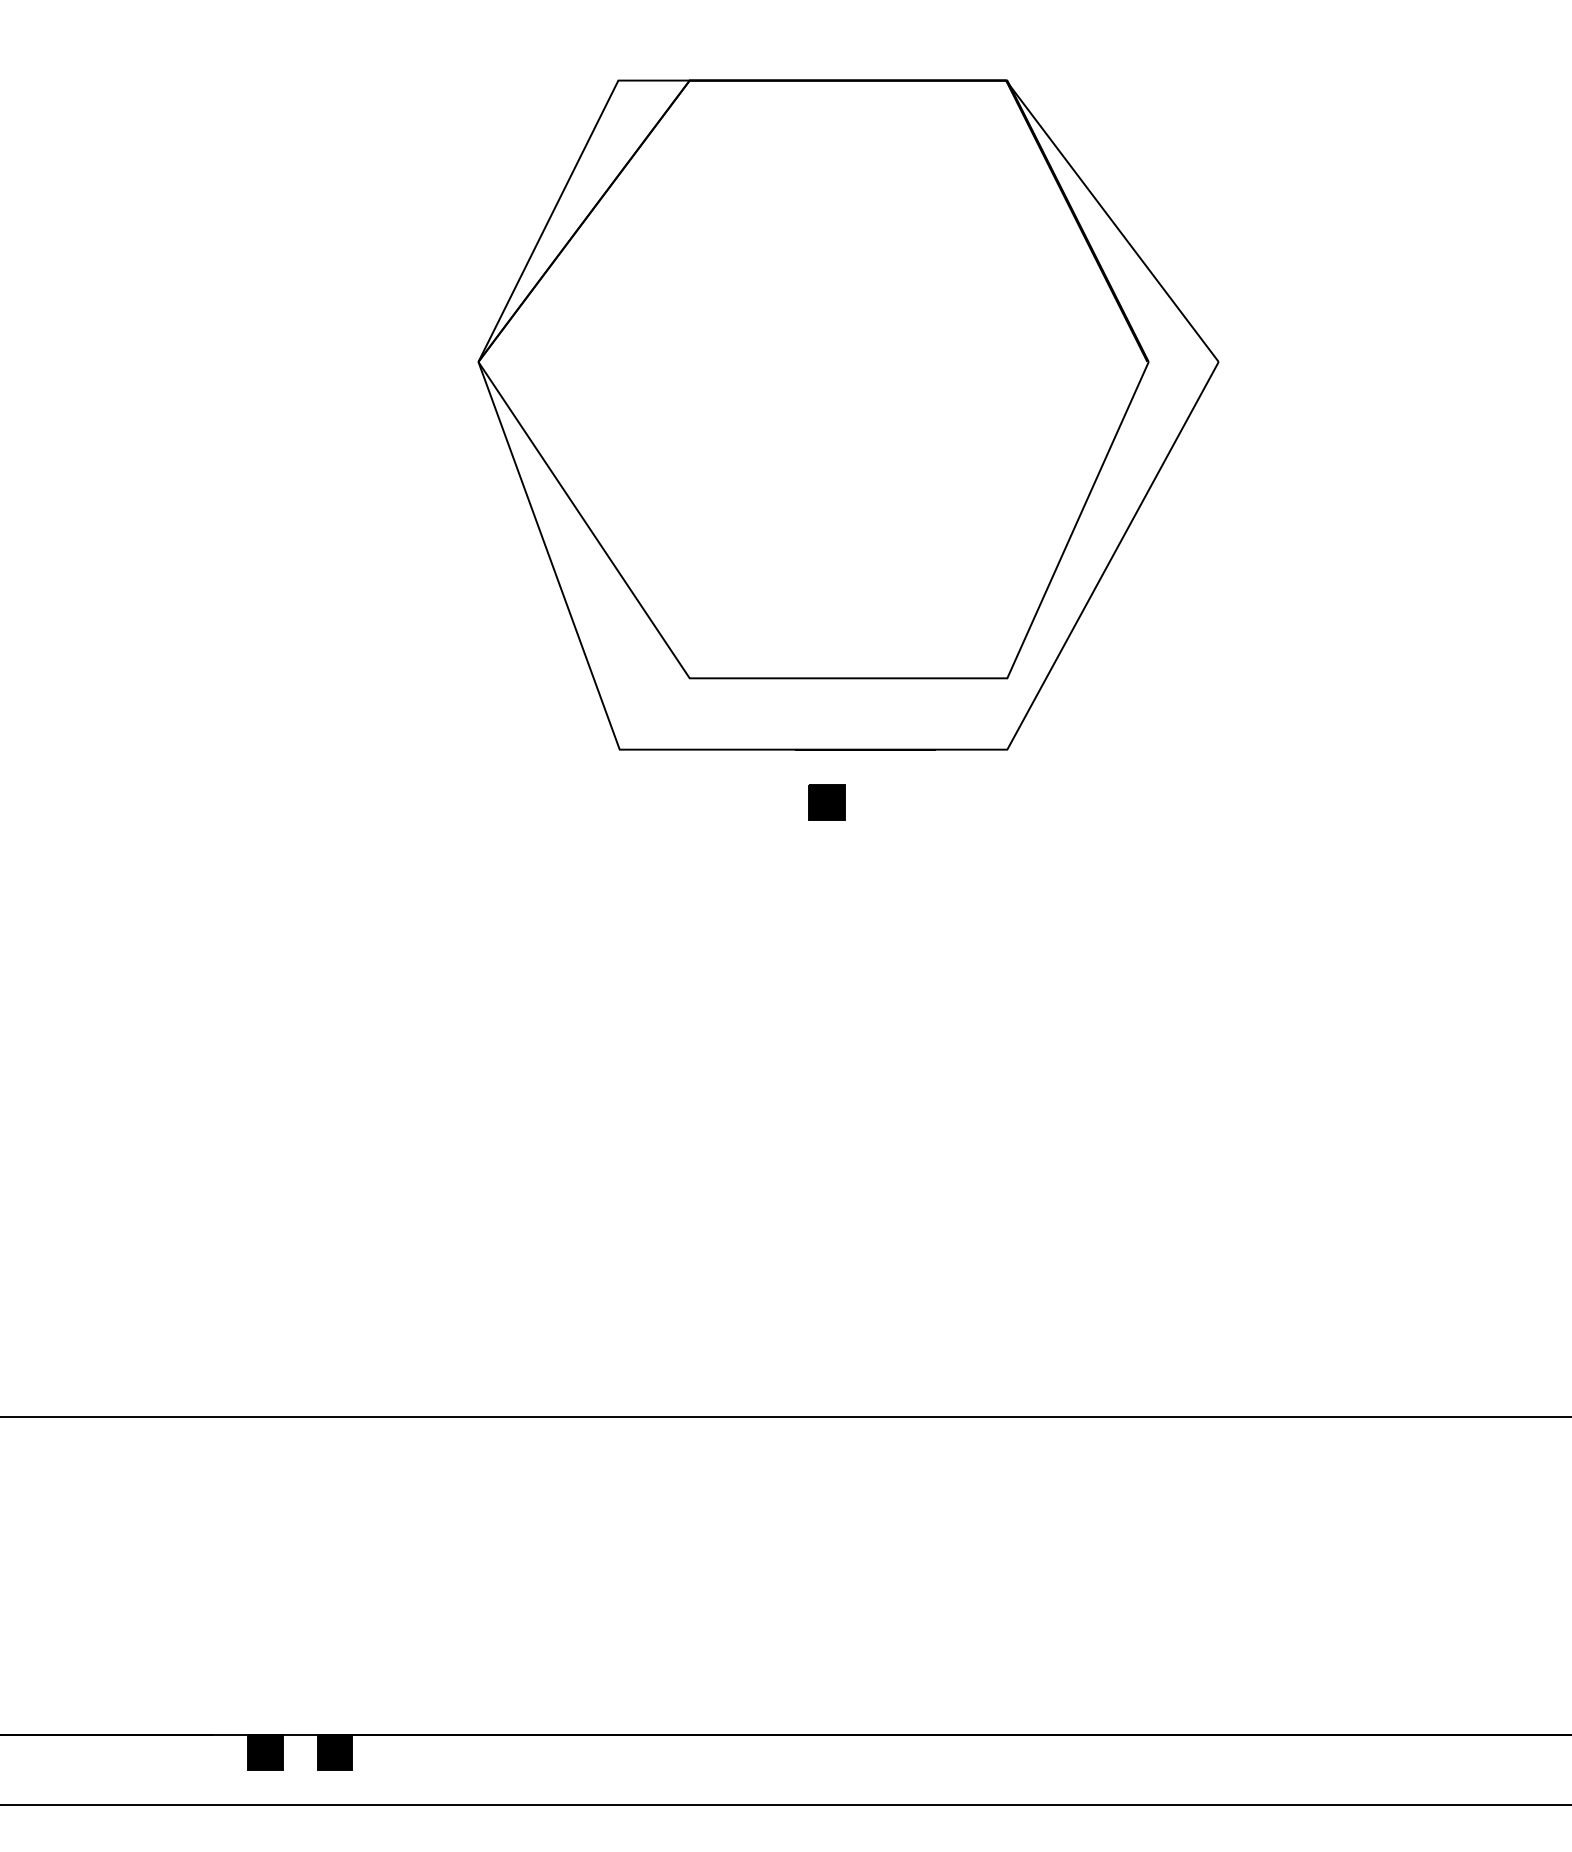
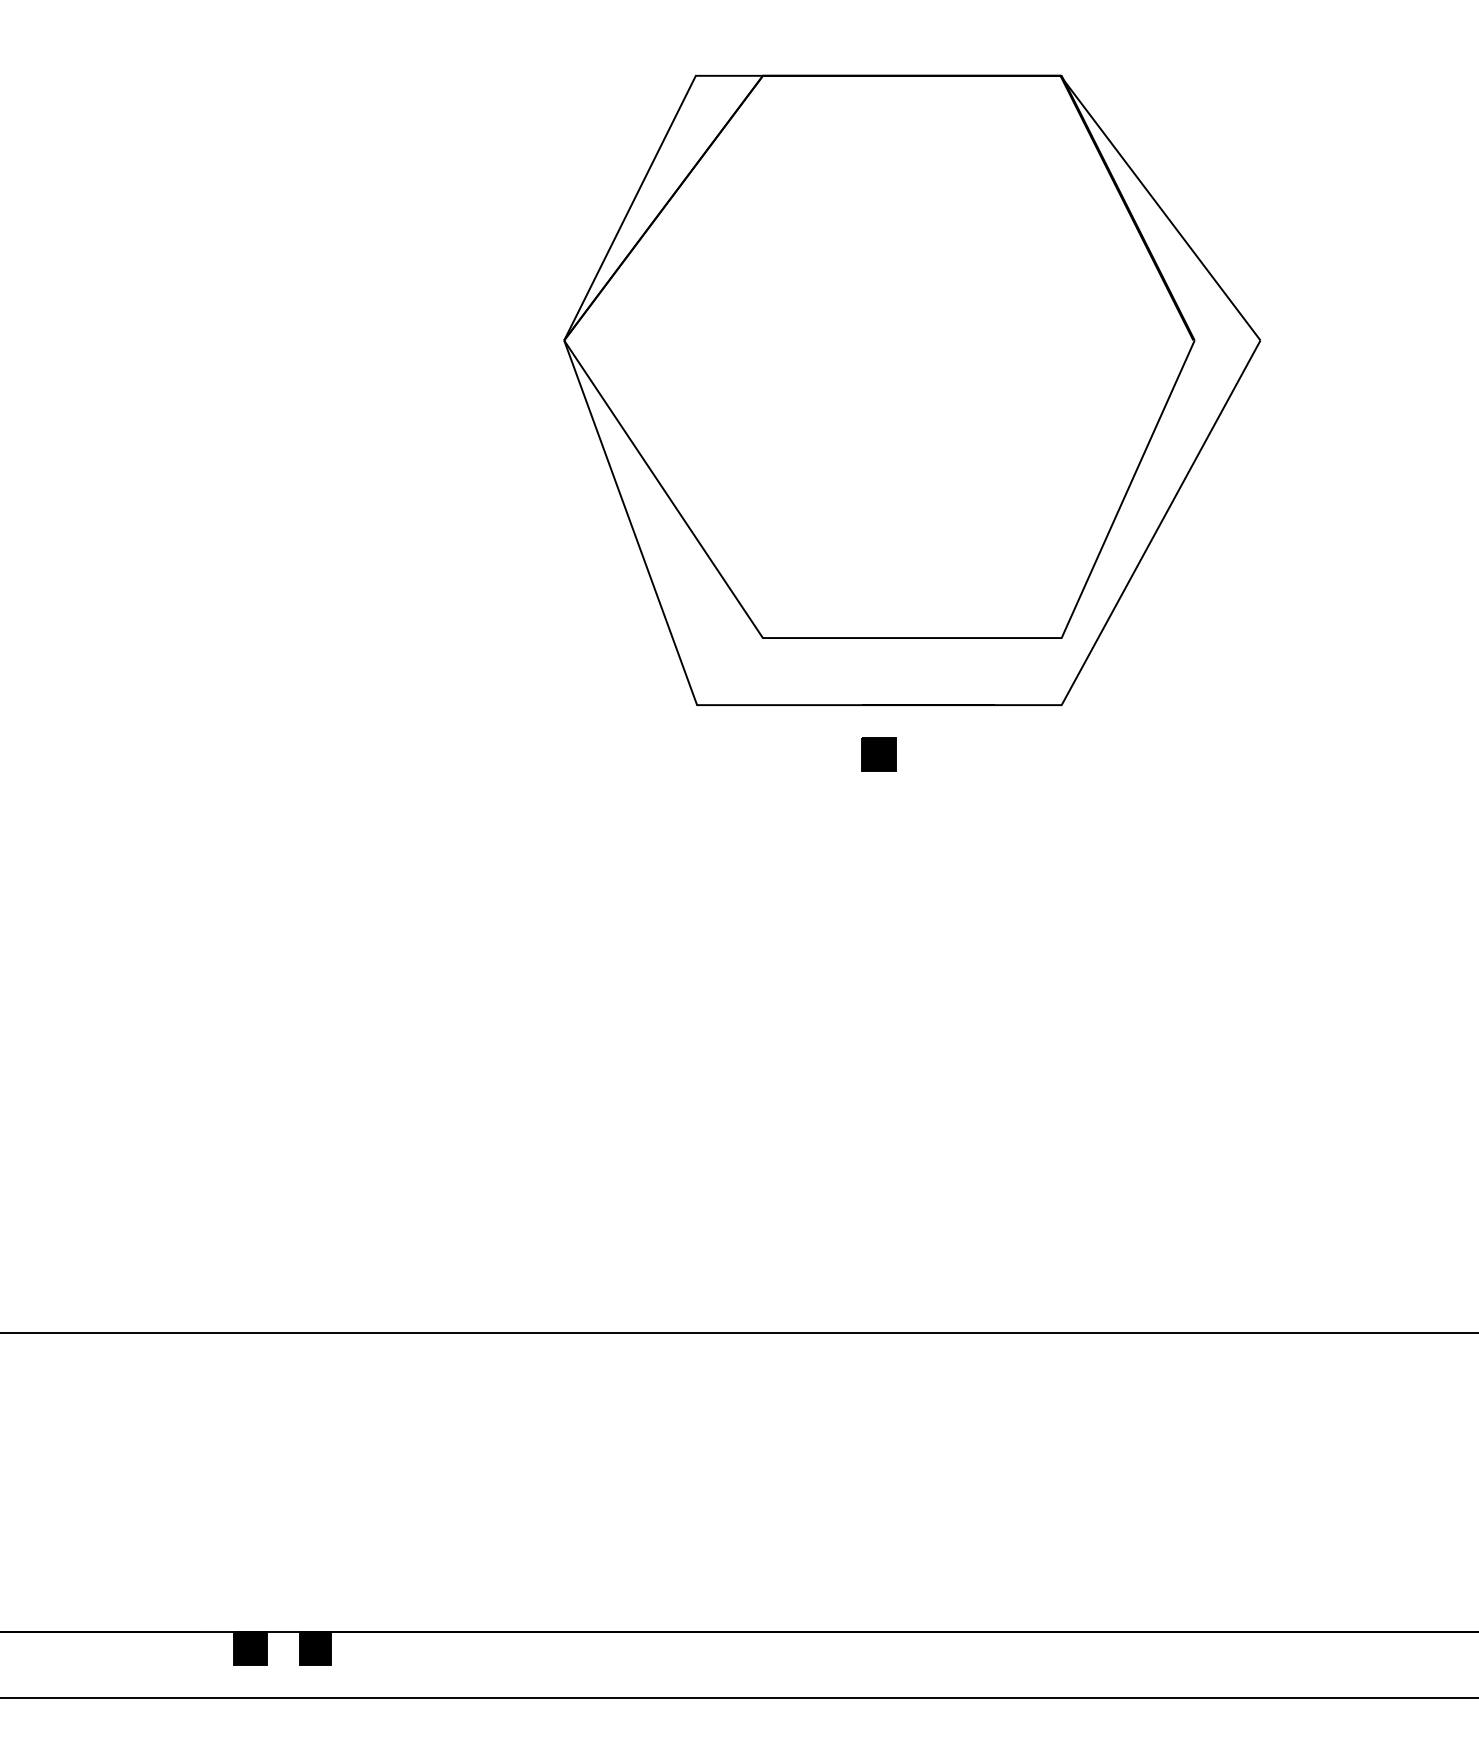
part: (847, 414) -> (911, 389), moved
part: (826, 802) -> (878, 754), moved

